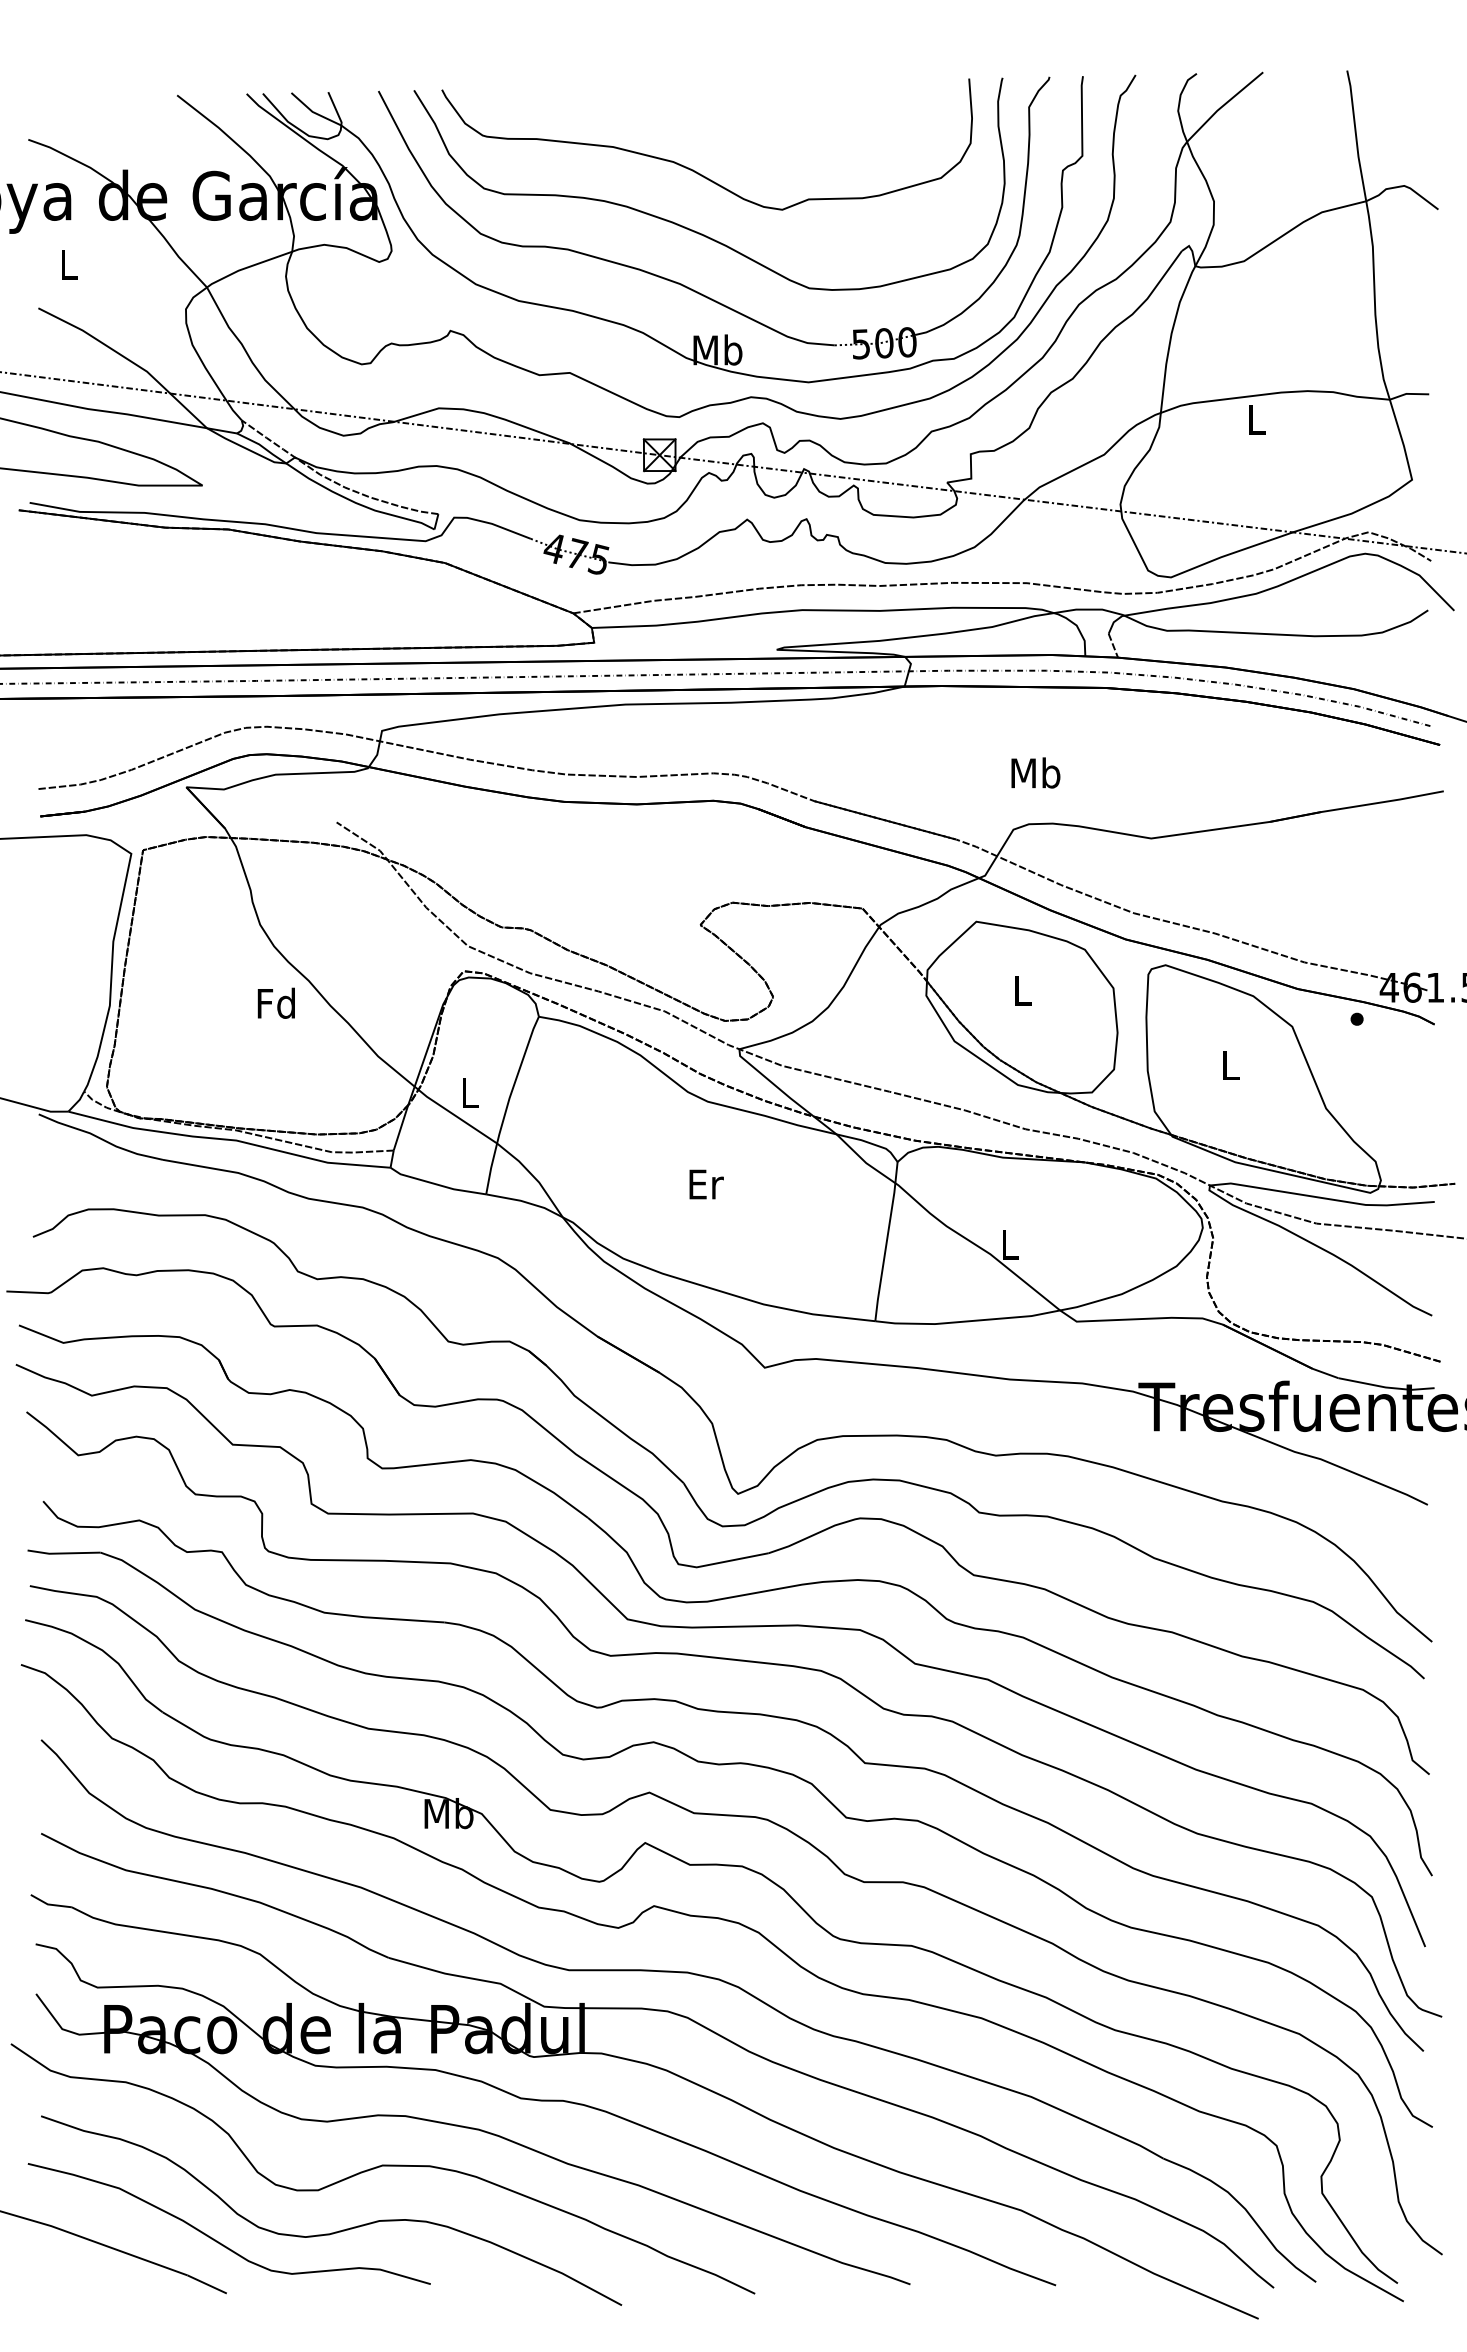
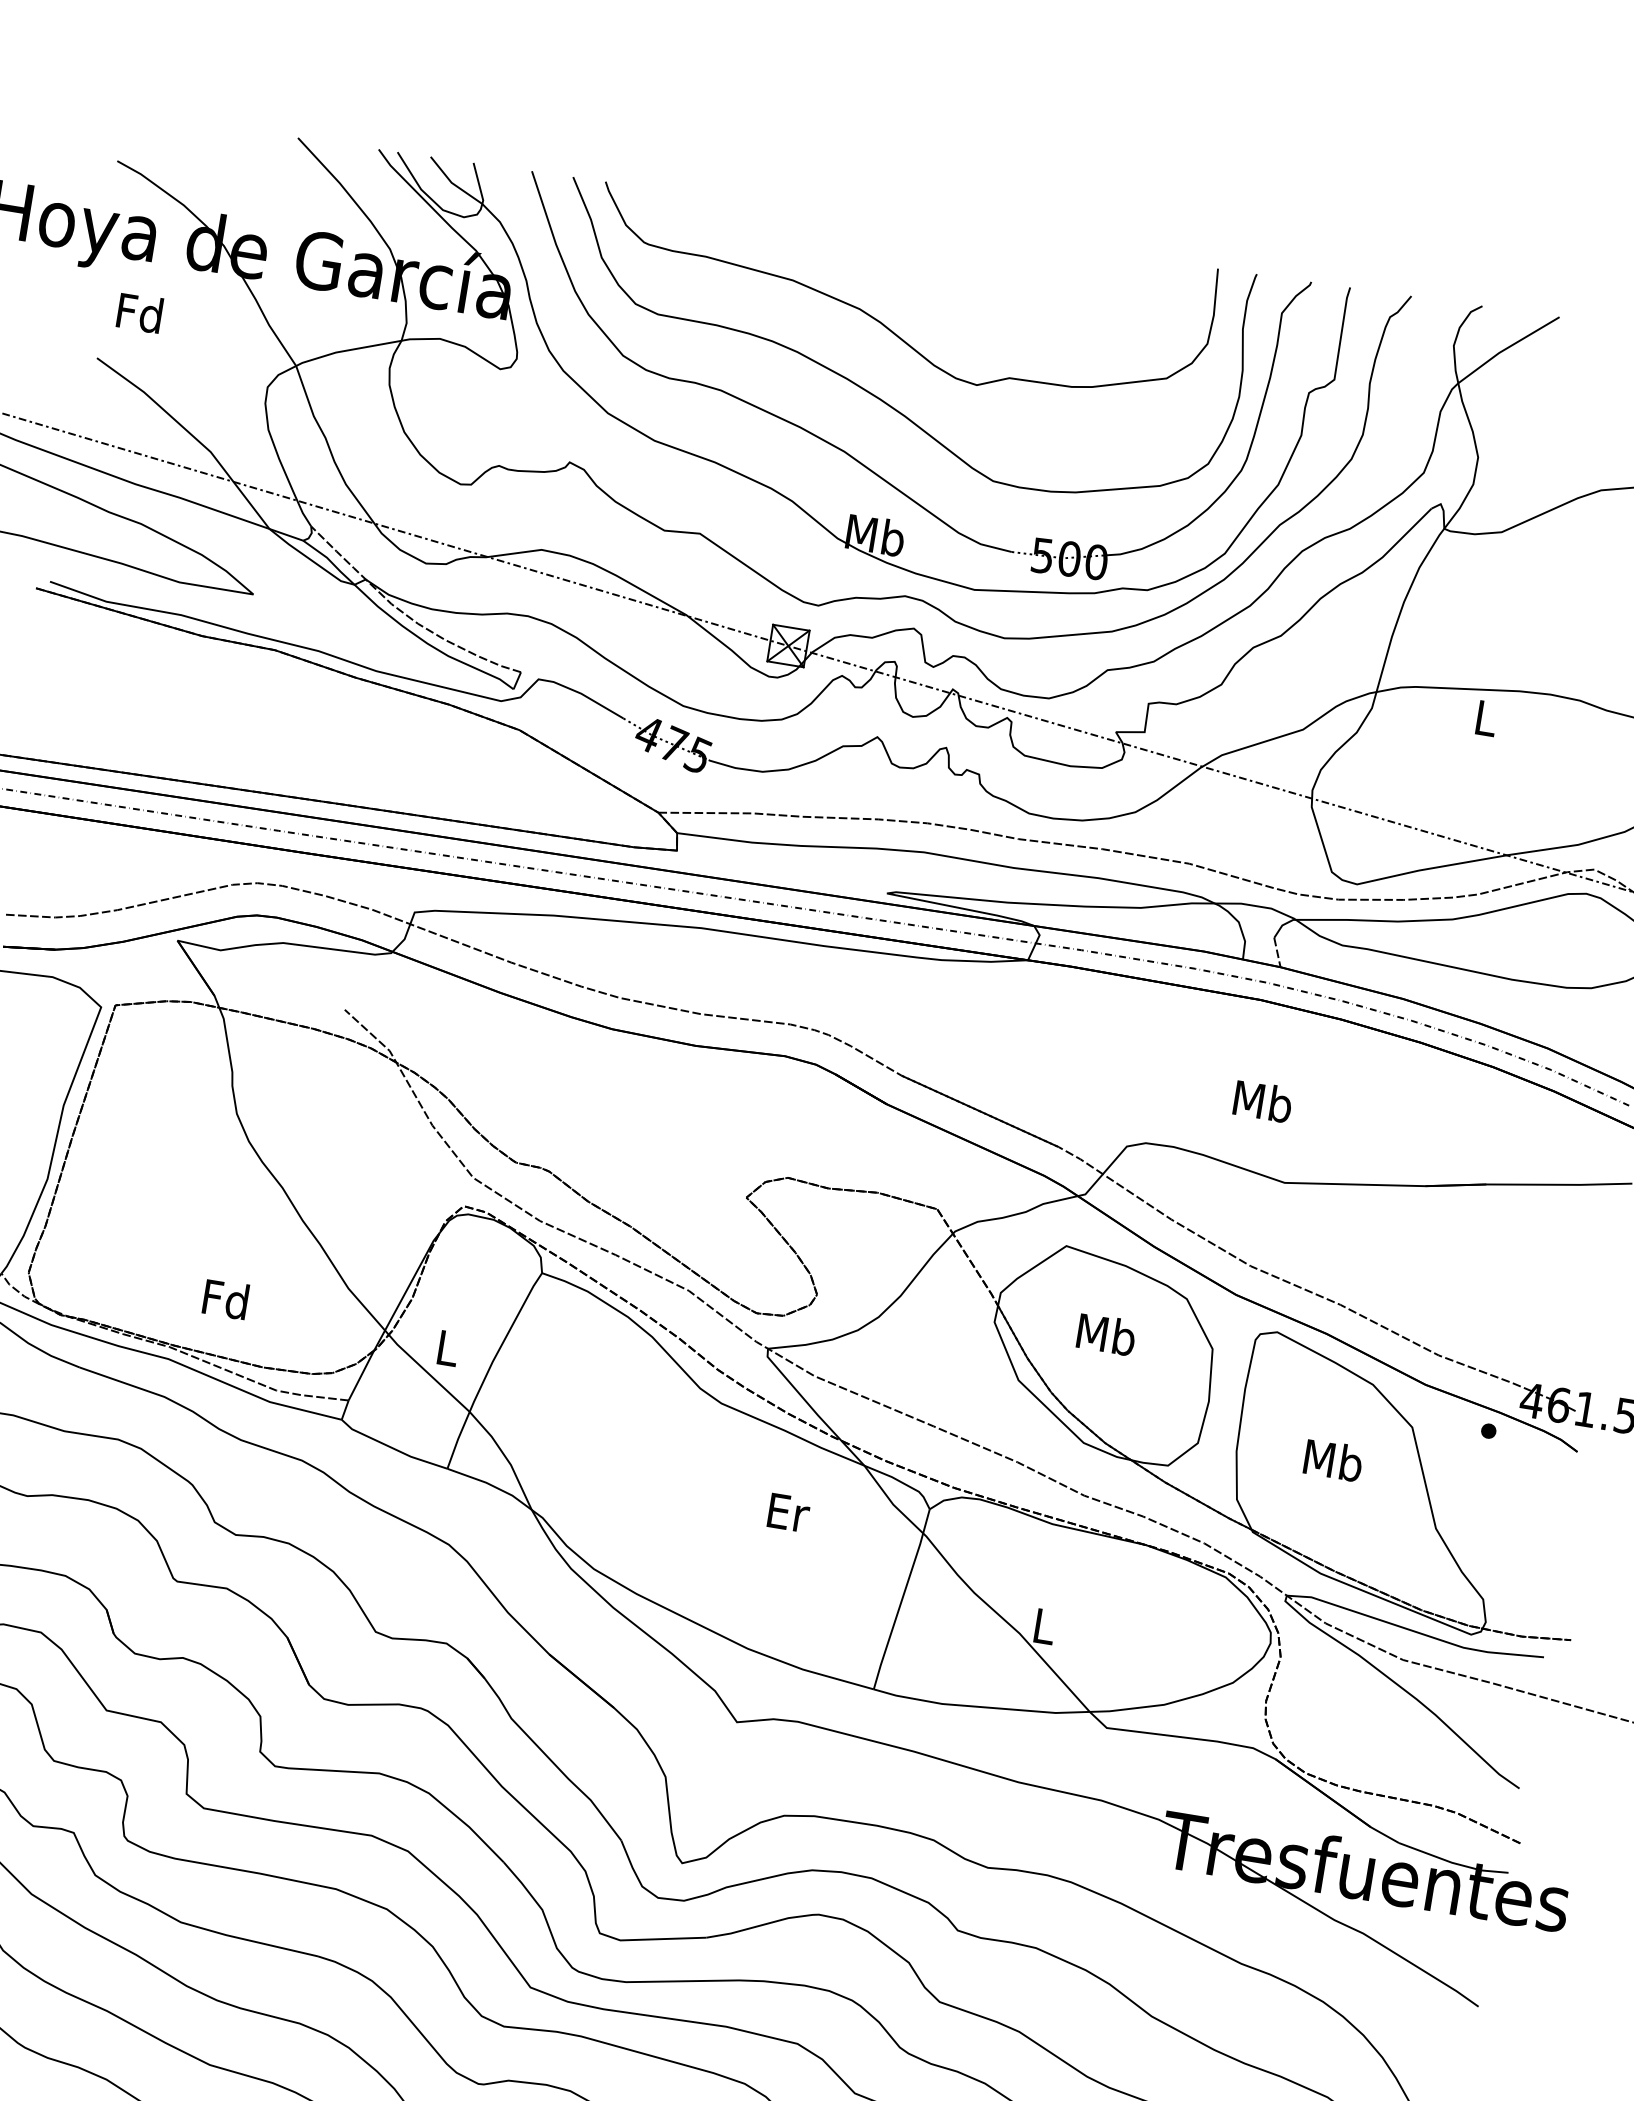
text: (67, 263) -> (139, 311), L -> Fd
text: (1035, 772) -> (1262, 1100), moved
text: (1022, 990) -> (1106, 1334), L -> Mb
text: (275, 1002) -> (224, 1298), moved
text: (1230, 1064) -> (1333, 1459), L -> Mb
text: (706, 1184) -> (788, 1512), moved

